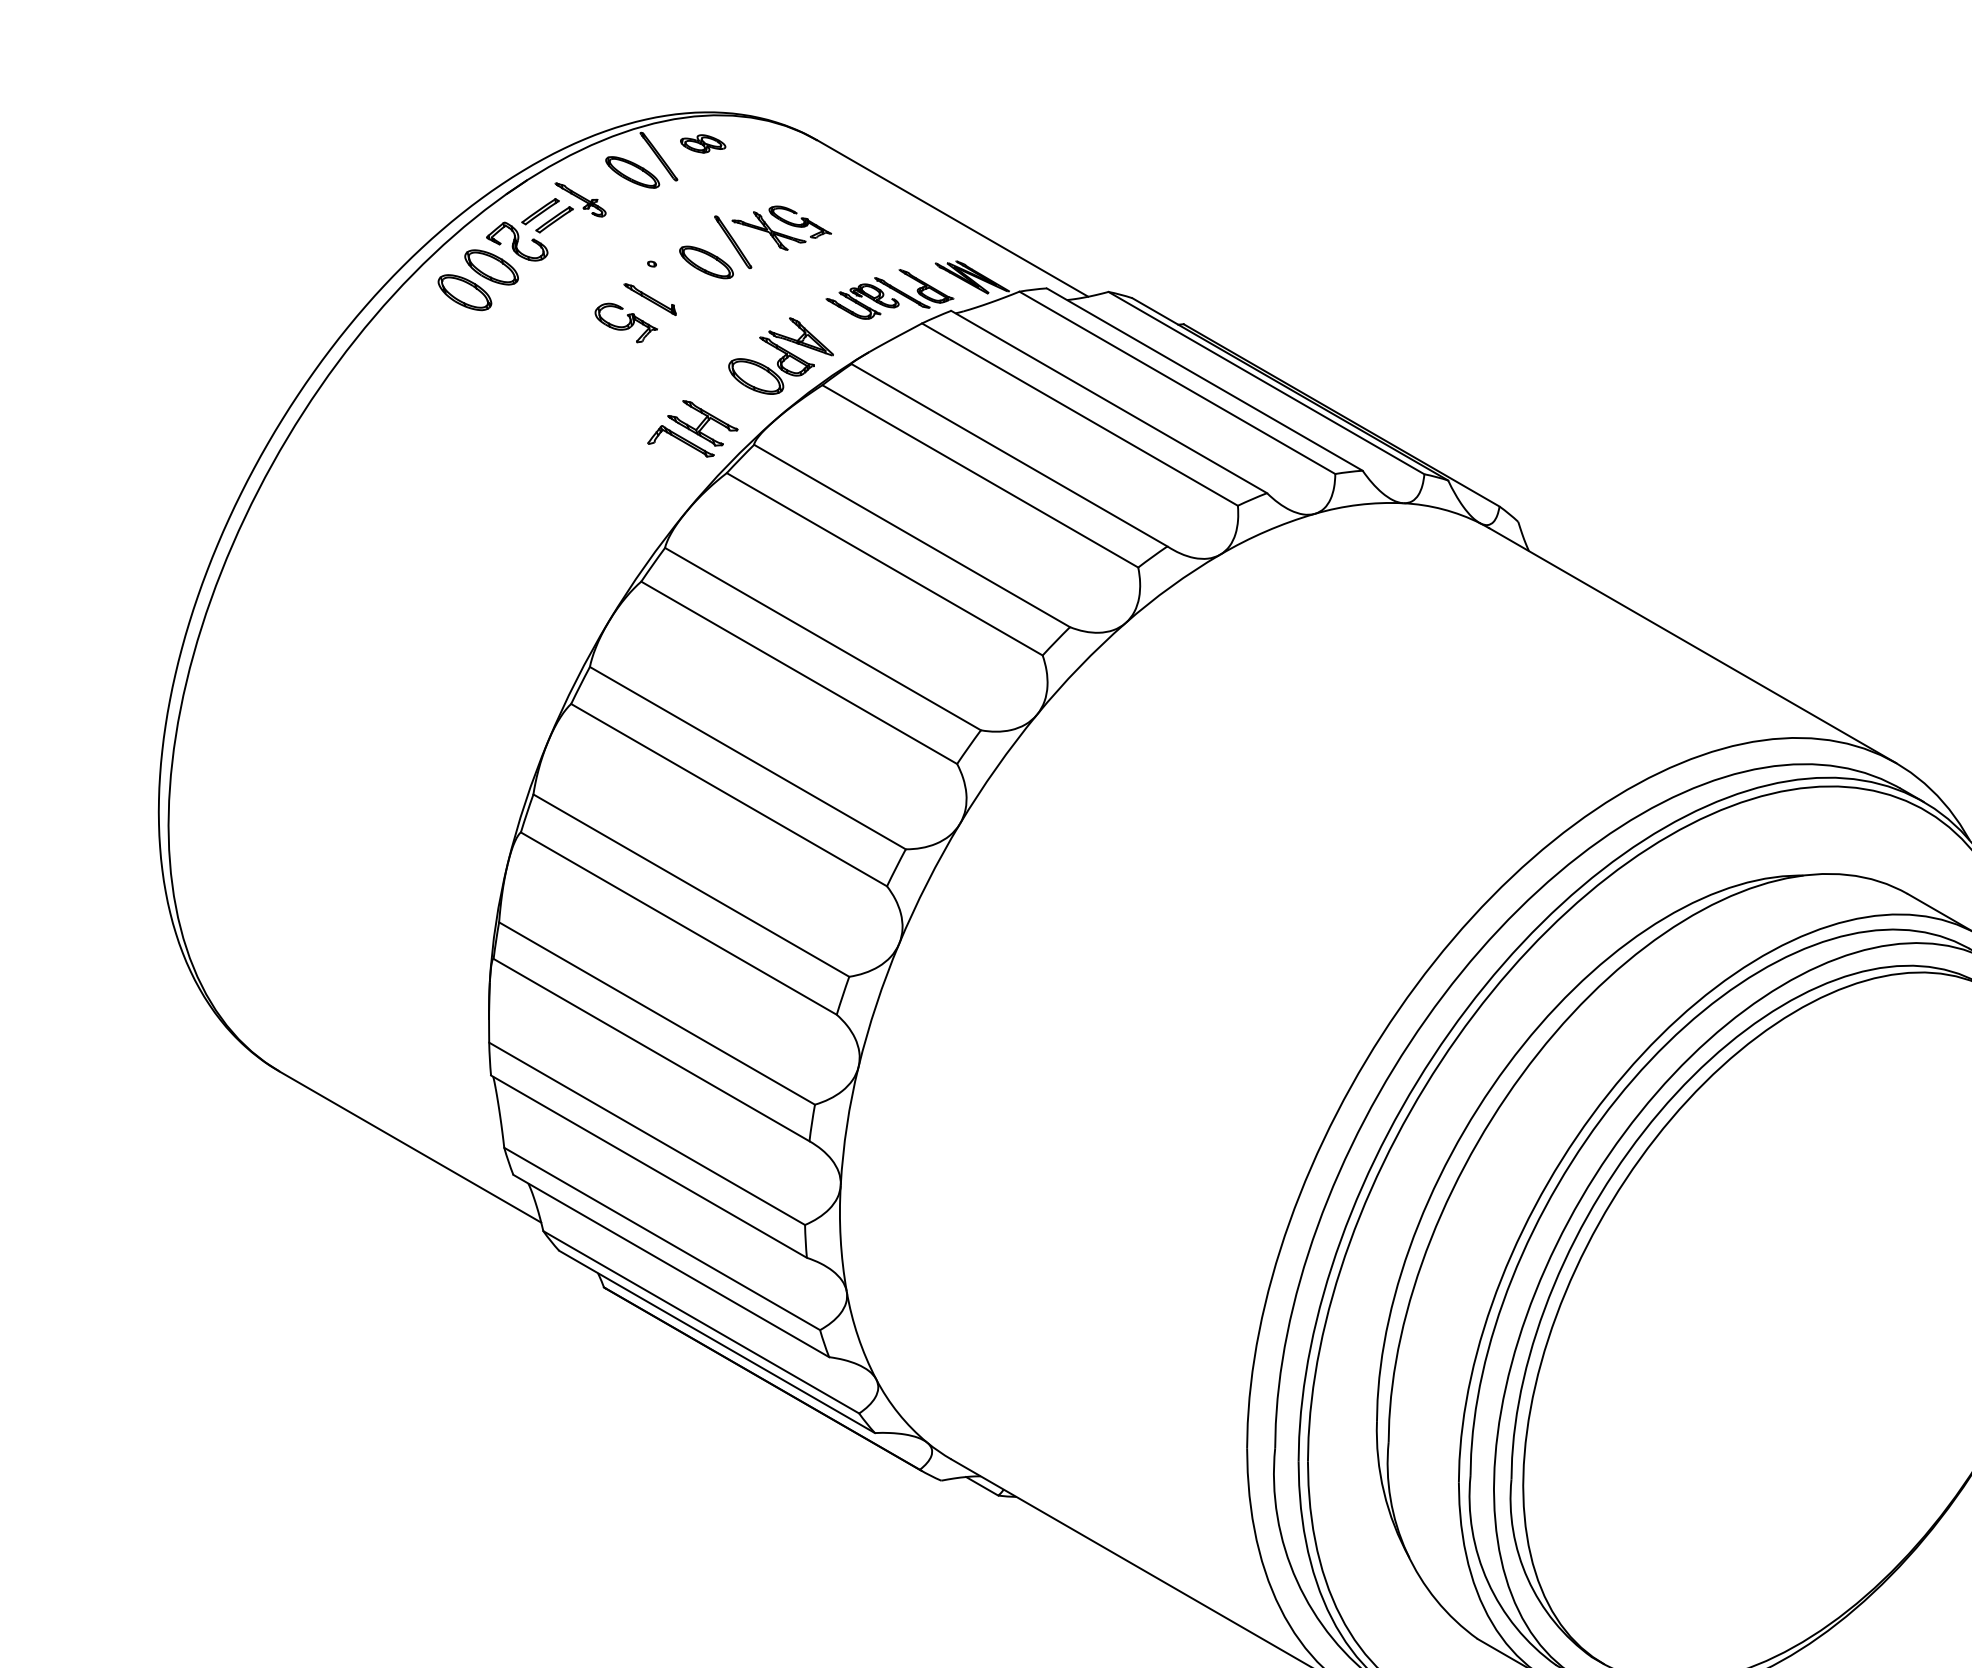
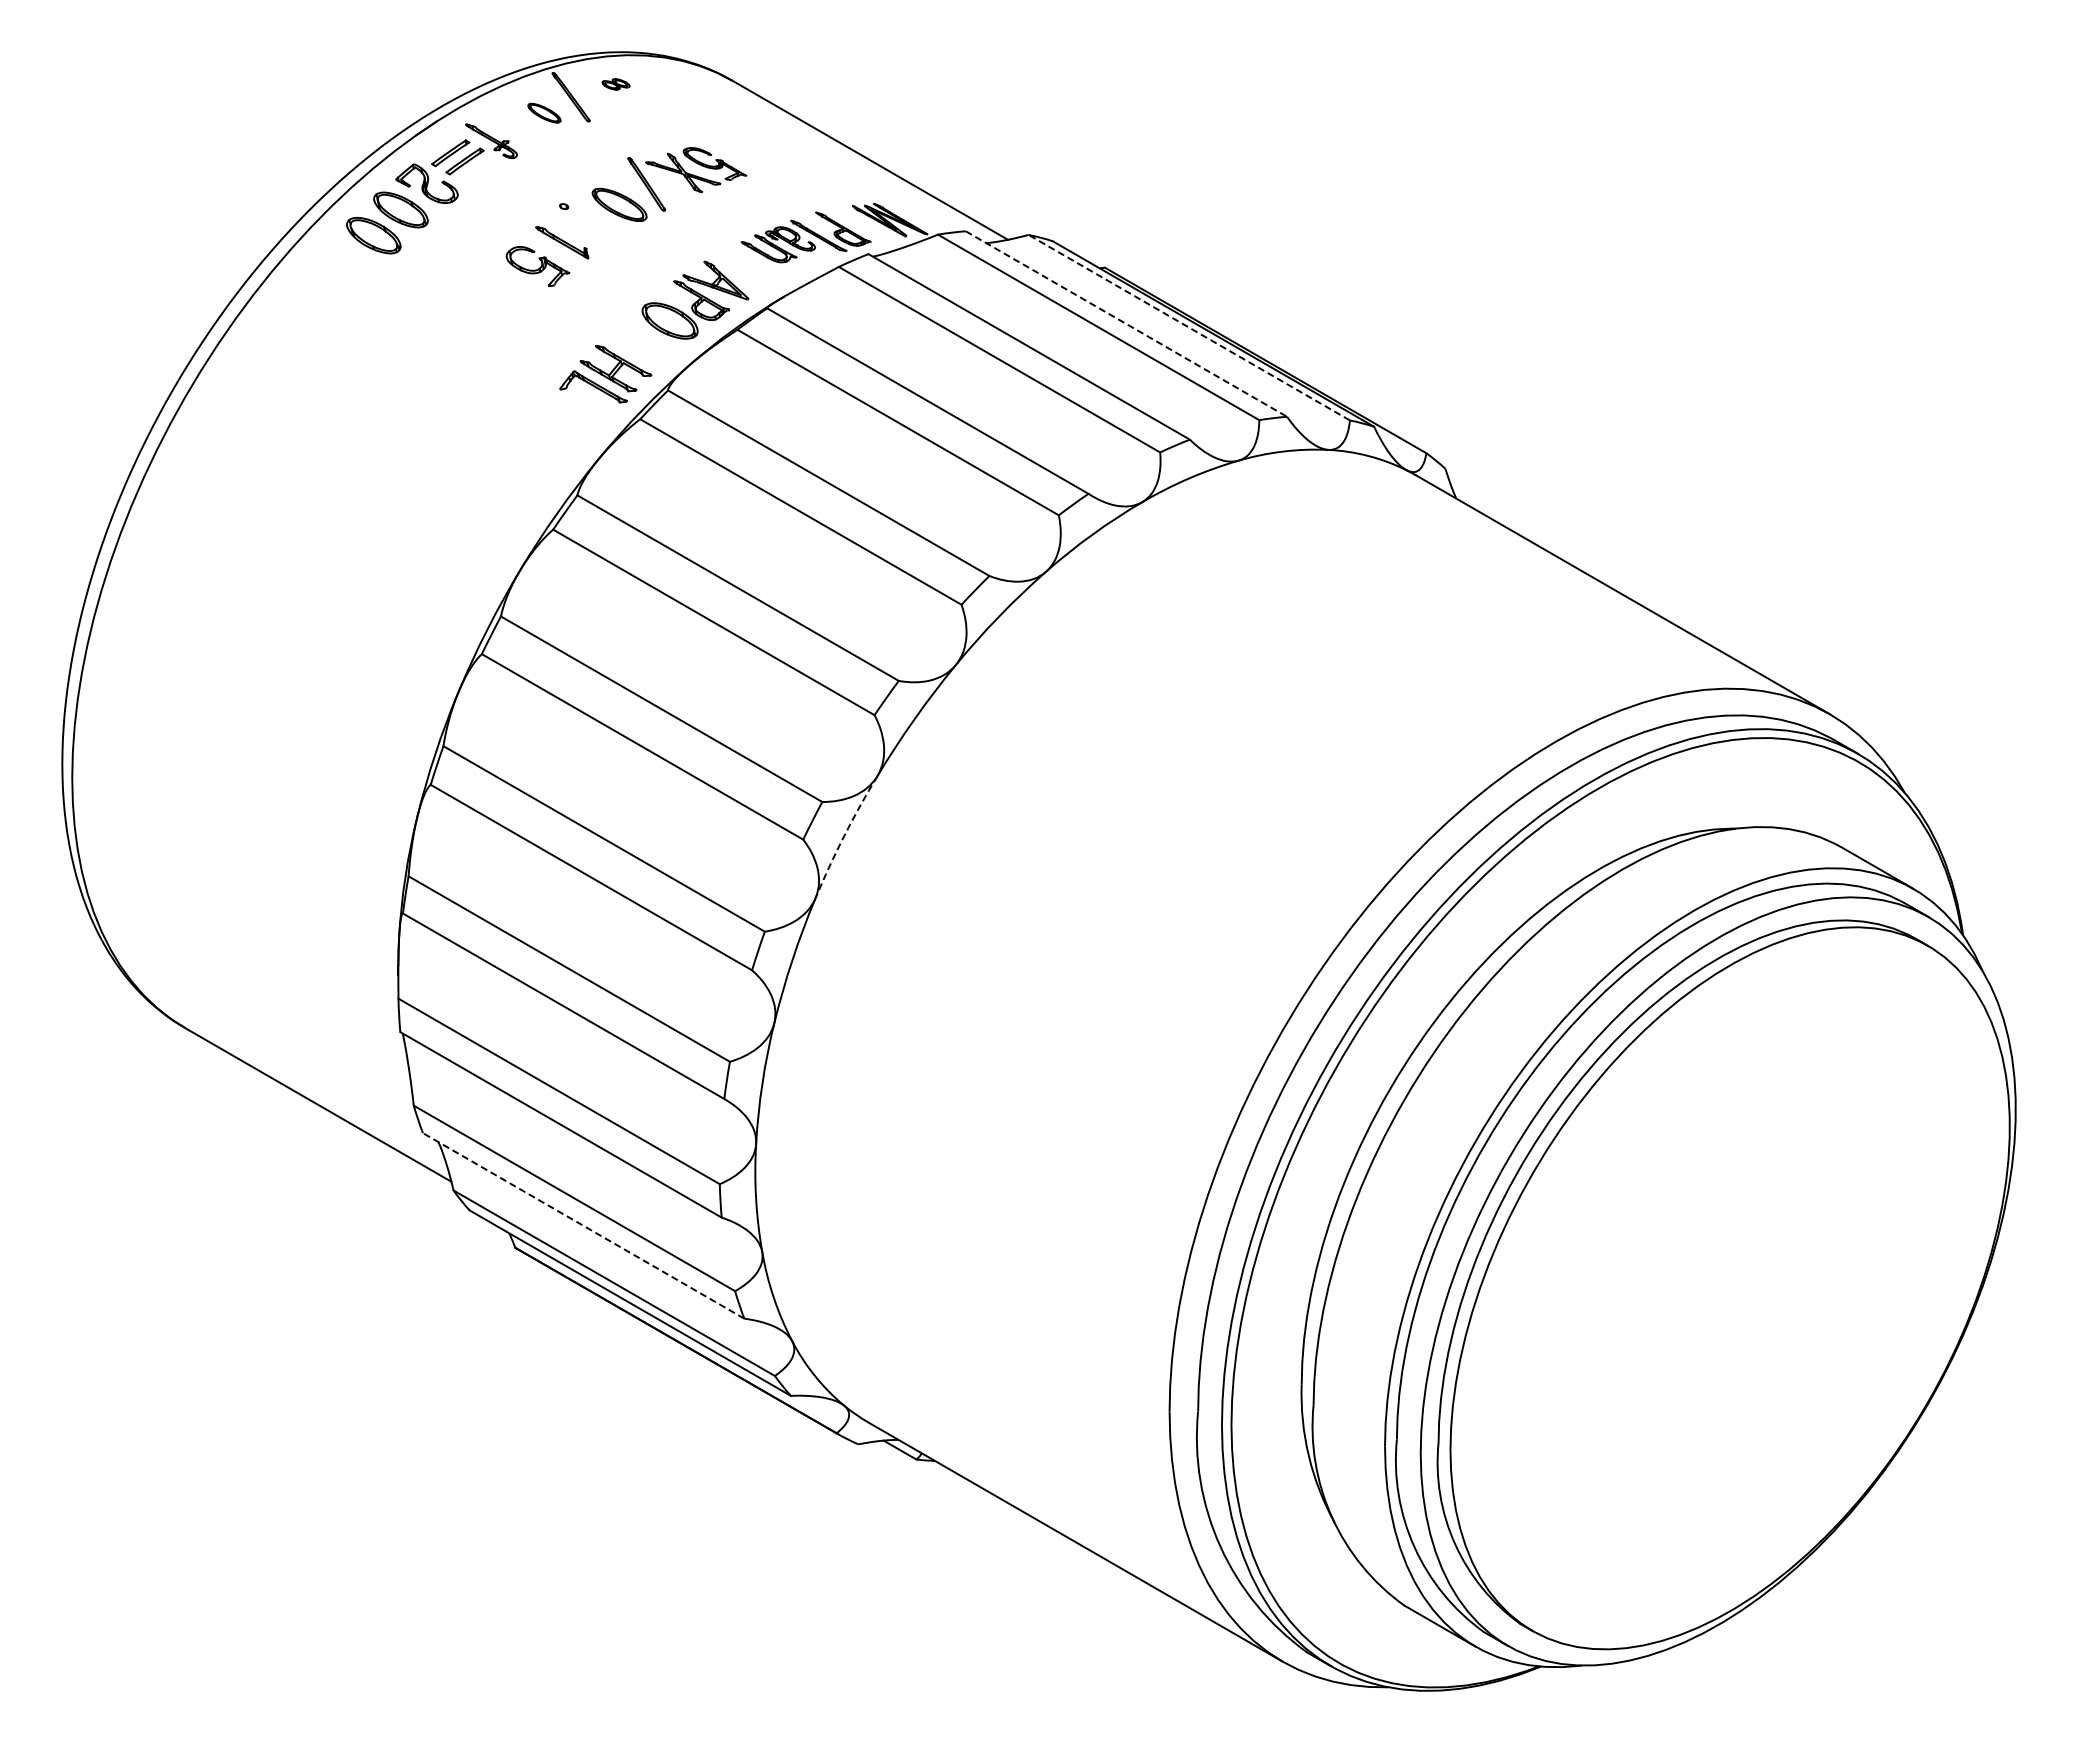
part: (702, 144) -> (615, 84), size x0.6
part: (632, 171) -> (544, 112), size x0.6
line: (1204, 379) -> (1126, 324), solid -> dashed
line: (1266, 382) -> (1189, 327), solid -> dashed
arc: (927, 883) -> (844, 836), solid -> dashed
line: (671, 1265) -> (583, 1225), solid -> dashed

